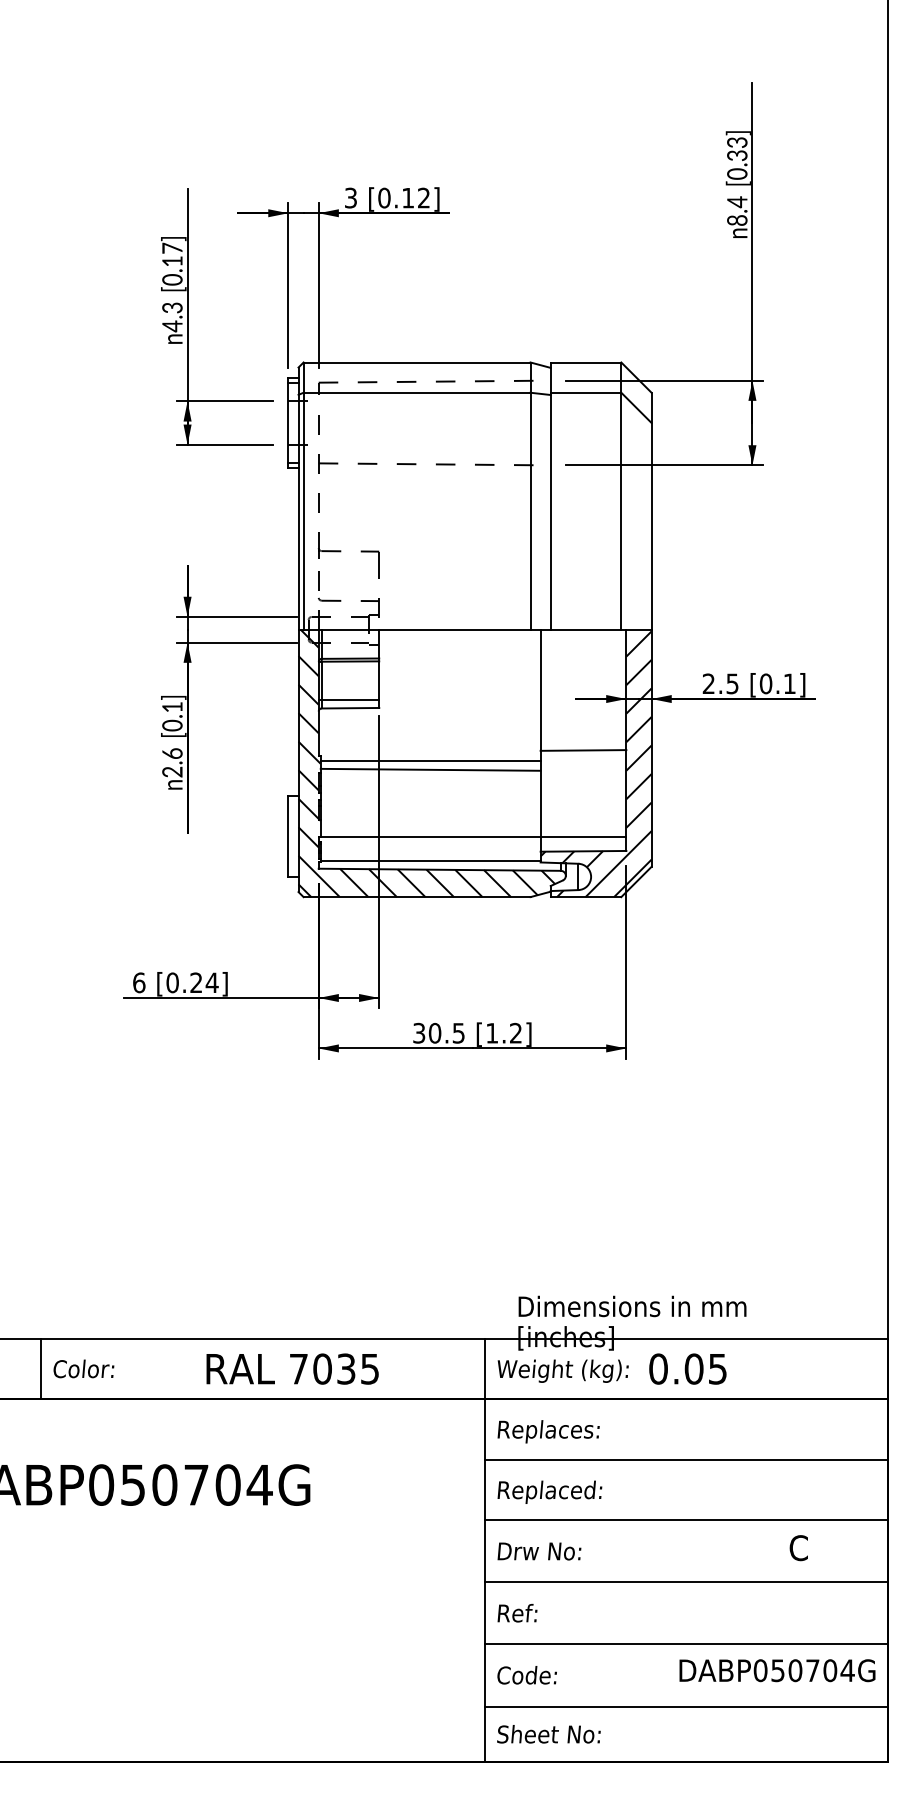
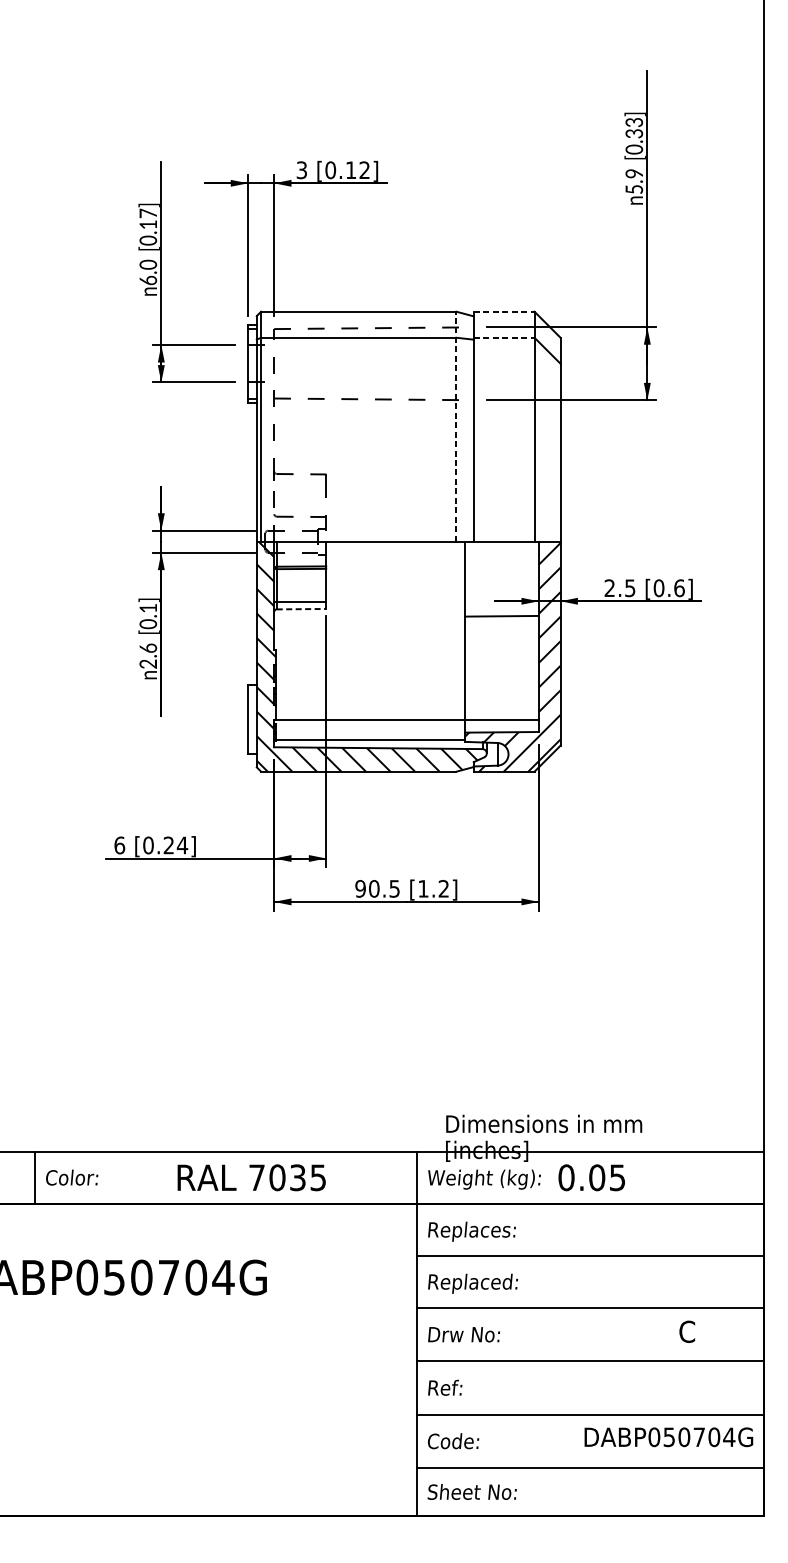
text: (737, 210) -> (634, 180), 8.4 -> 5.9
text: (172, 317) -> (148, 273), 4.3 -> 6.0
line: (586, 362) -> (504, 311), solid -> dashed
line: (586, 392) -> (504, 337), solid -> dashed
line: (530, 496) -> (456, 427), solid -> dashed
text: (789, 683) -> (679, 587), [0.1] -> [0.6]
line: (350, 708) -> (301, 609), solid -> dashed
line: (583, 750) -> (501, 616), moved
line: (430, 760) -> (370, 654), removed
line: (430, 769) -> (370, 661), removed
text: (419, 1033) -> (360, 889), 30.5 -> 90.5

